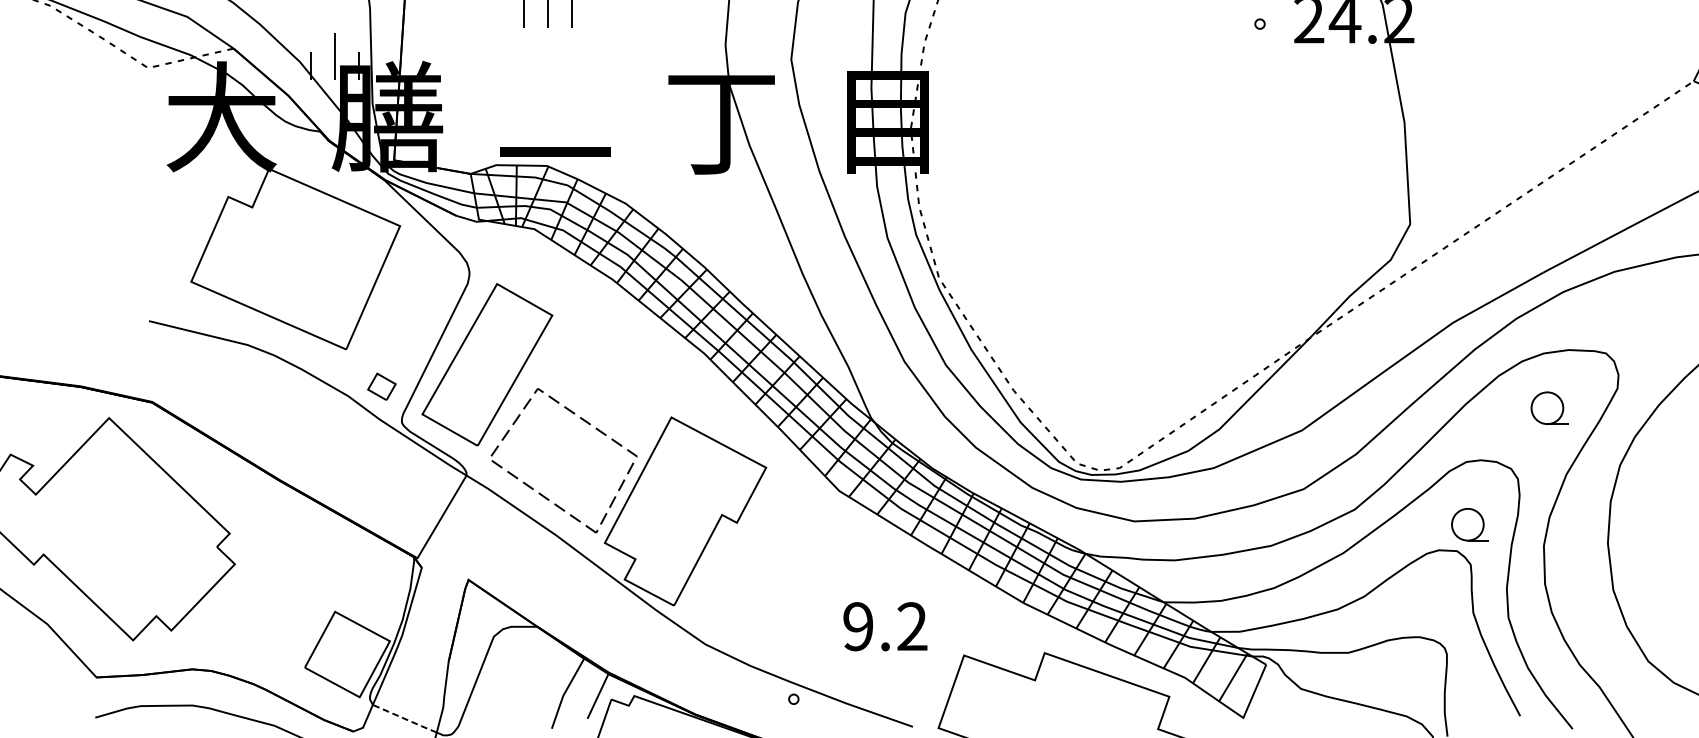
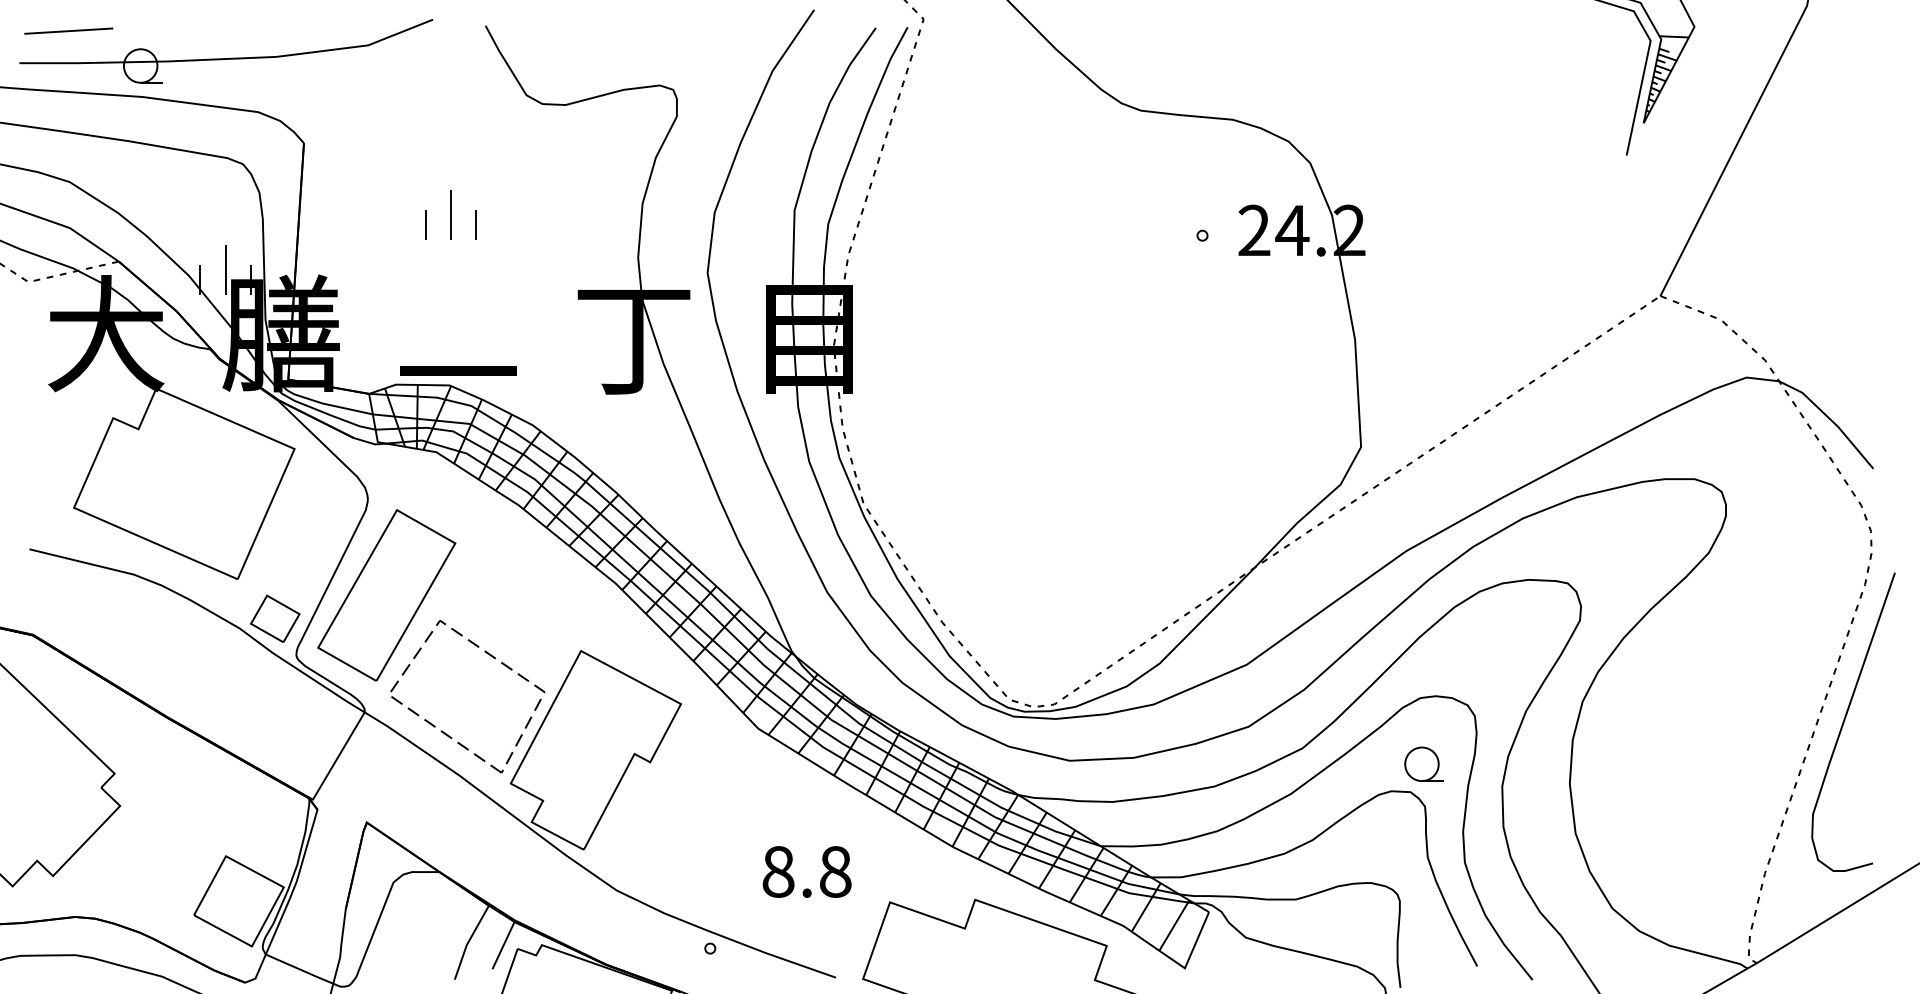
part: (382, 386) -> (275, 618), size x1.67
part: (1548, 407) -> (1507, 640), removed
text: (884, 626) -> (806, 871), 9.2 -> 8.8
line: (405, 719) -> (300, 969), dashed -> solid

